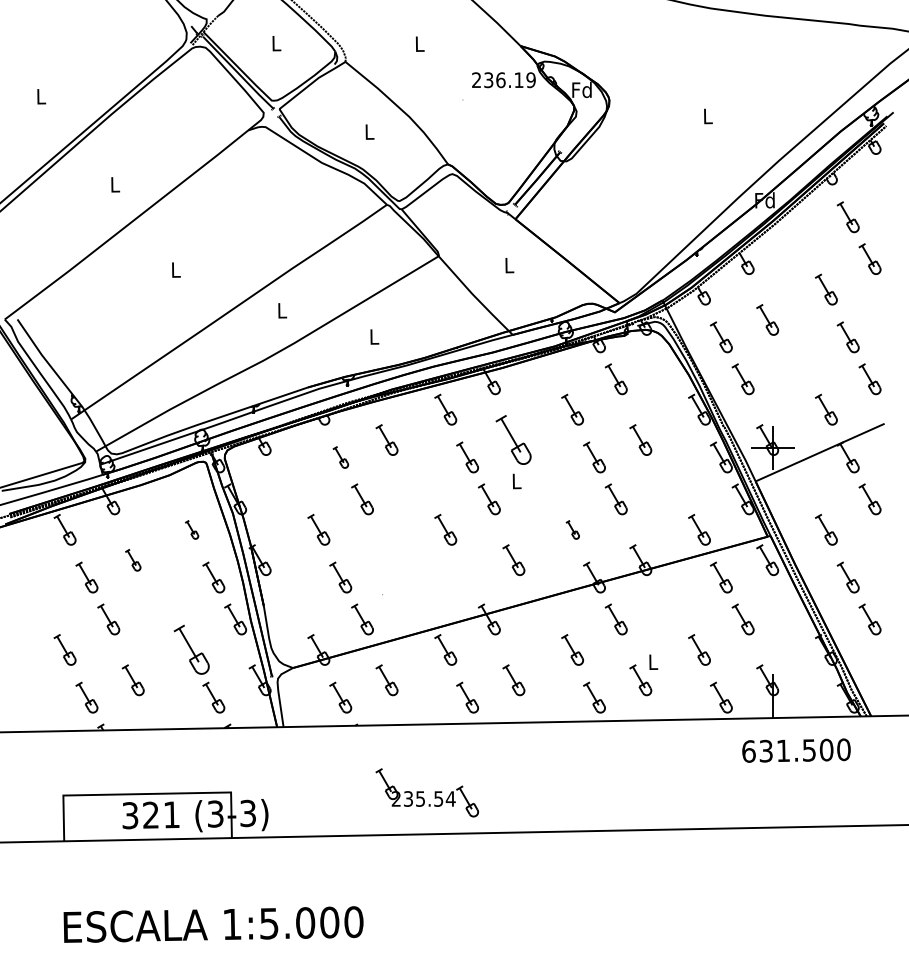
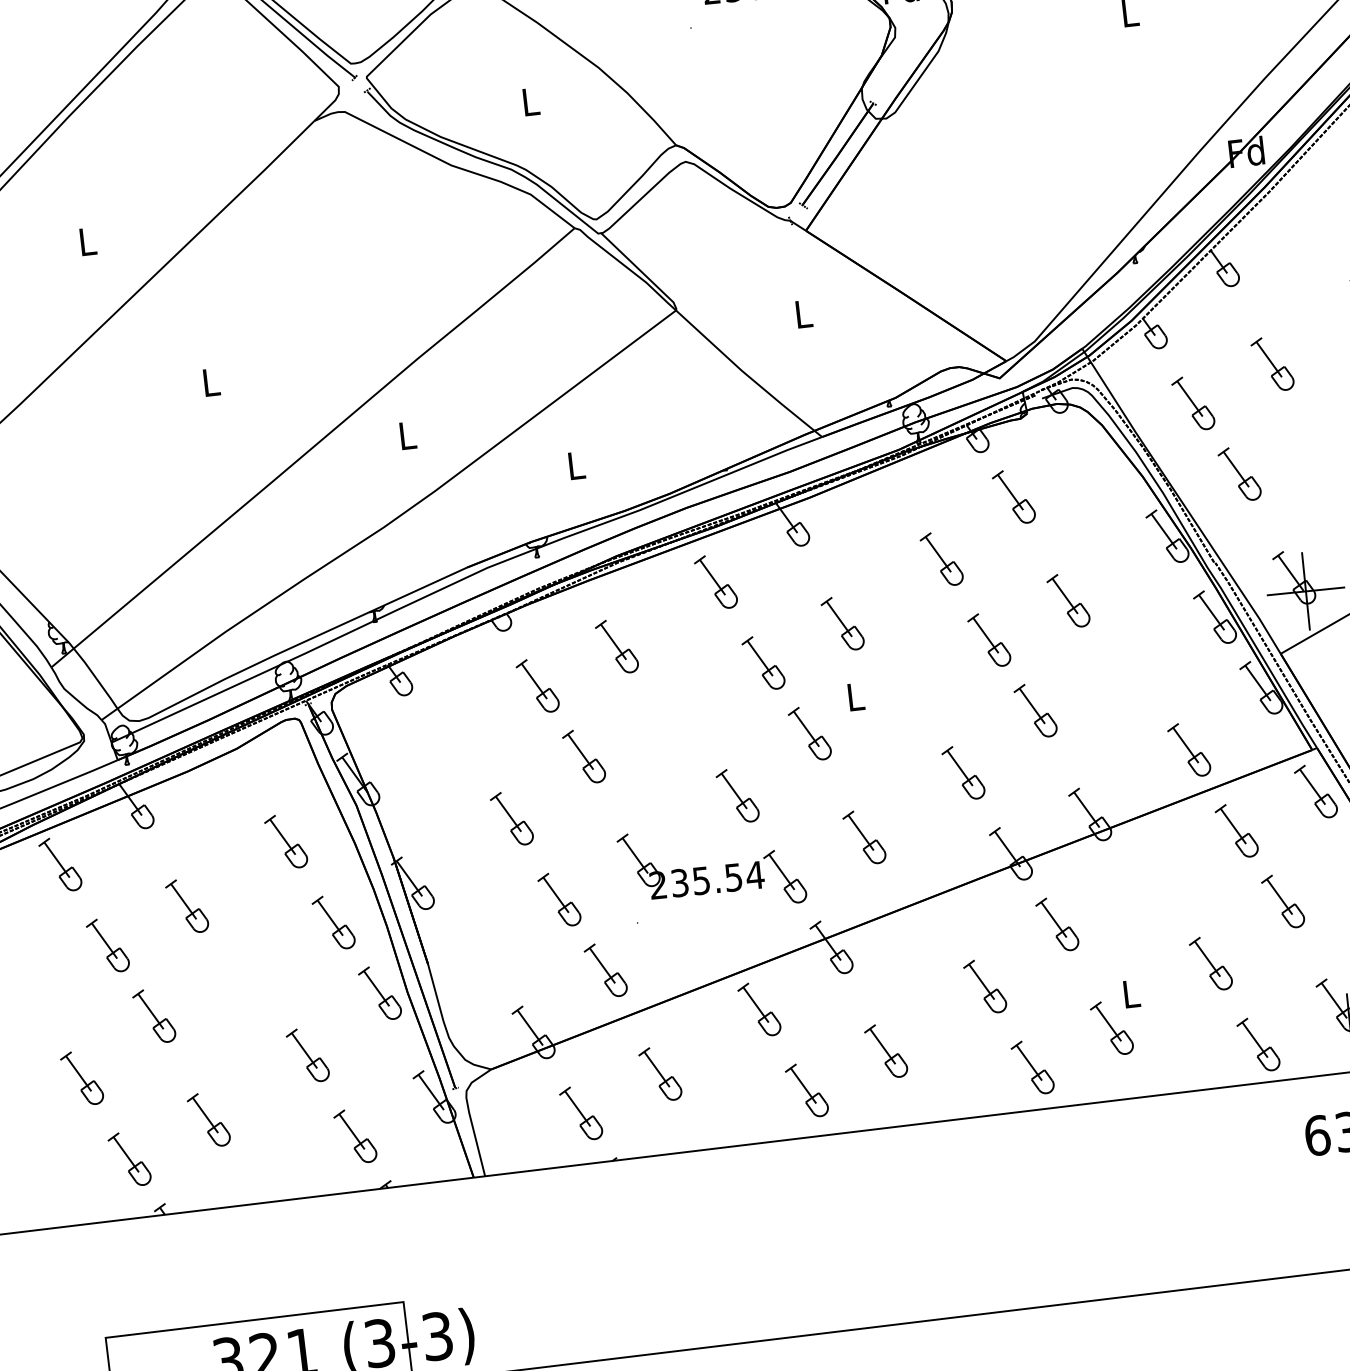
part: (513, 439) -> (842, 622), size x0.62
part: (340, 457) -> (537, 686), size x1.43
part: (191, 529) -> (285, 841), size x1.67
part: (572, 529) -> (963, 772), size x1.67
part: (132, 560) -> (186, 907), size x1.43
part: (191, 649) -> (307, 1054), size x0.62
part: (426, 792) -> (710, 868), moved

